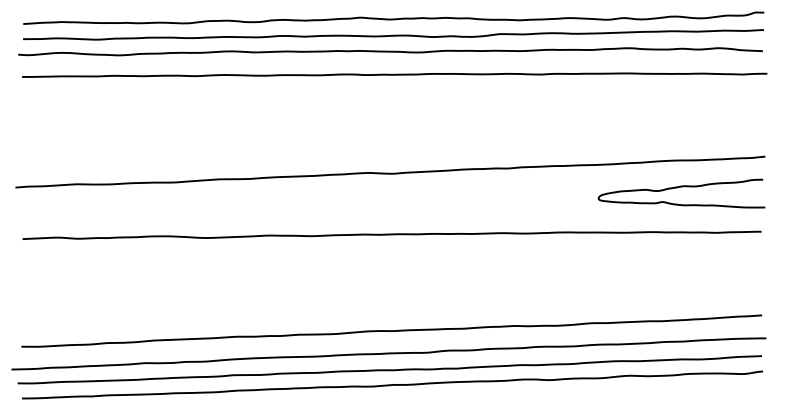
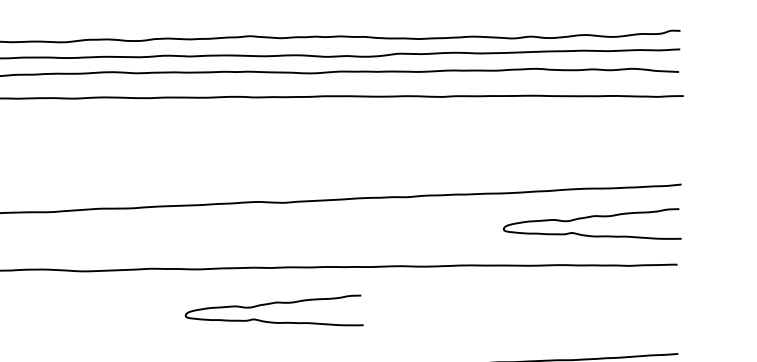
curve: (383, 268) -> (274, 303), added

